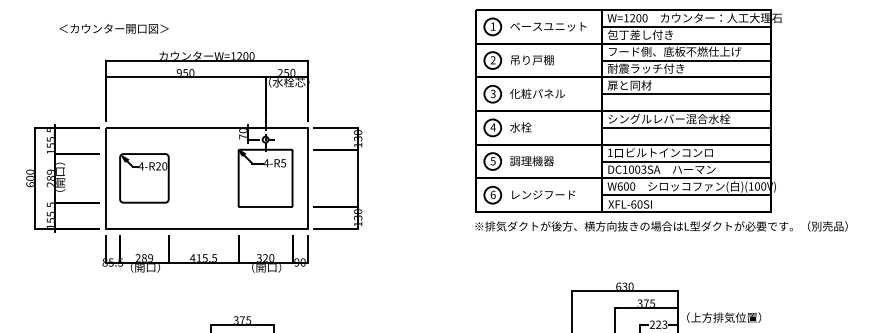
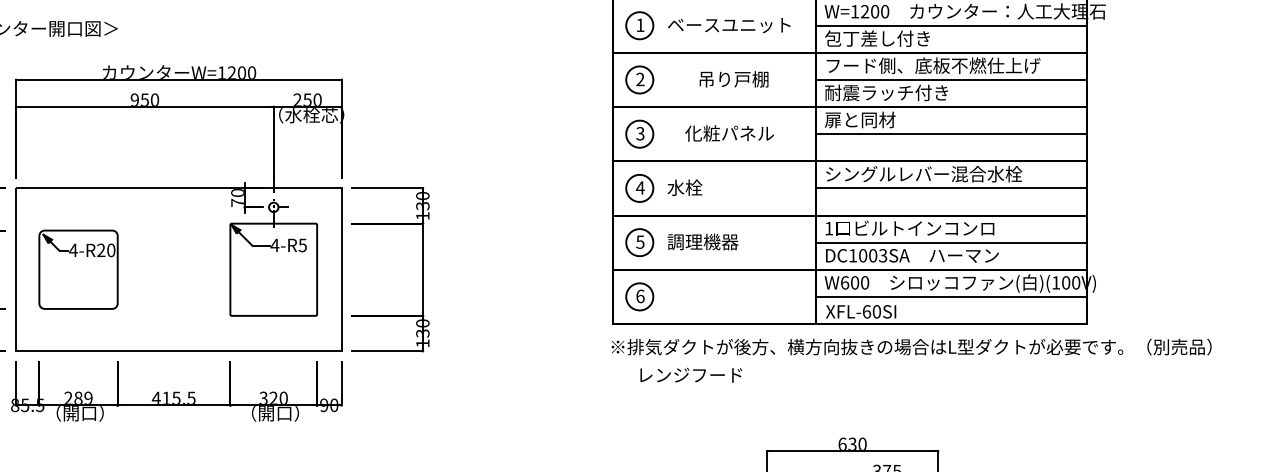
text: (532, 60) -> (734, 79), moved
text: (537, 93) -> (729, 133), moved
text: (543, 194) -> (690, 374), moved

